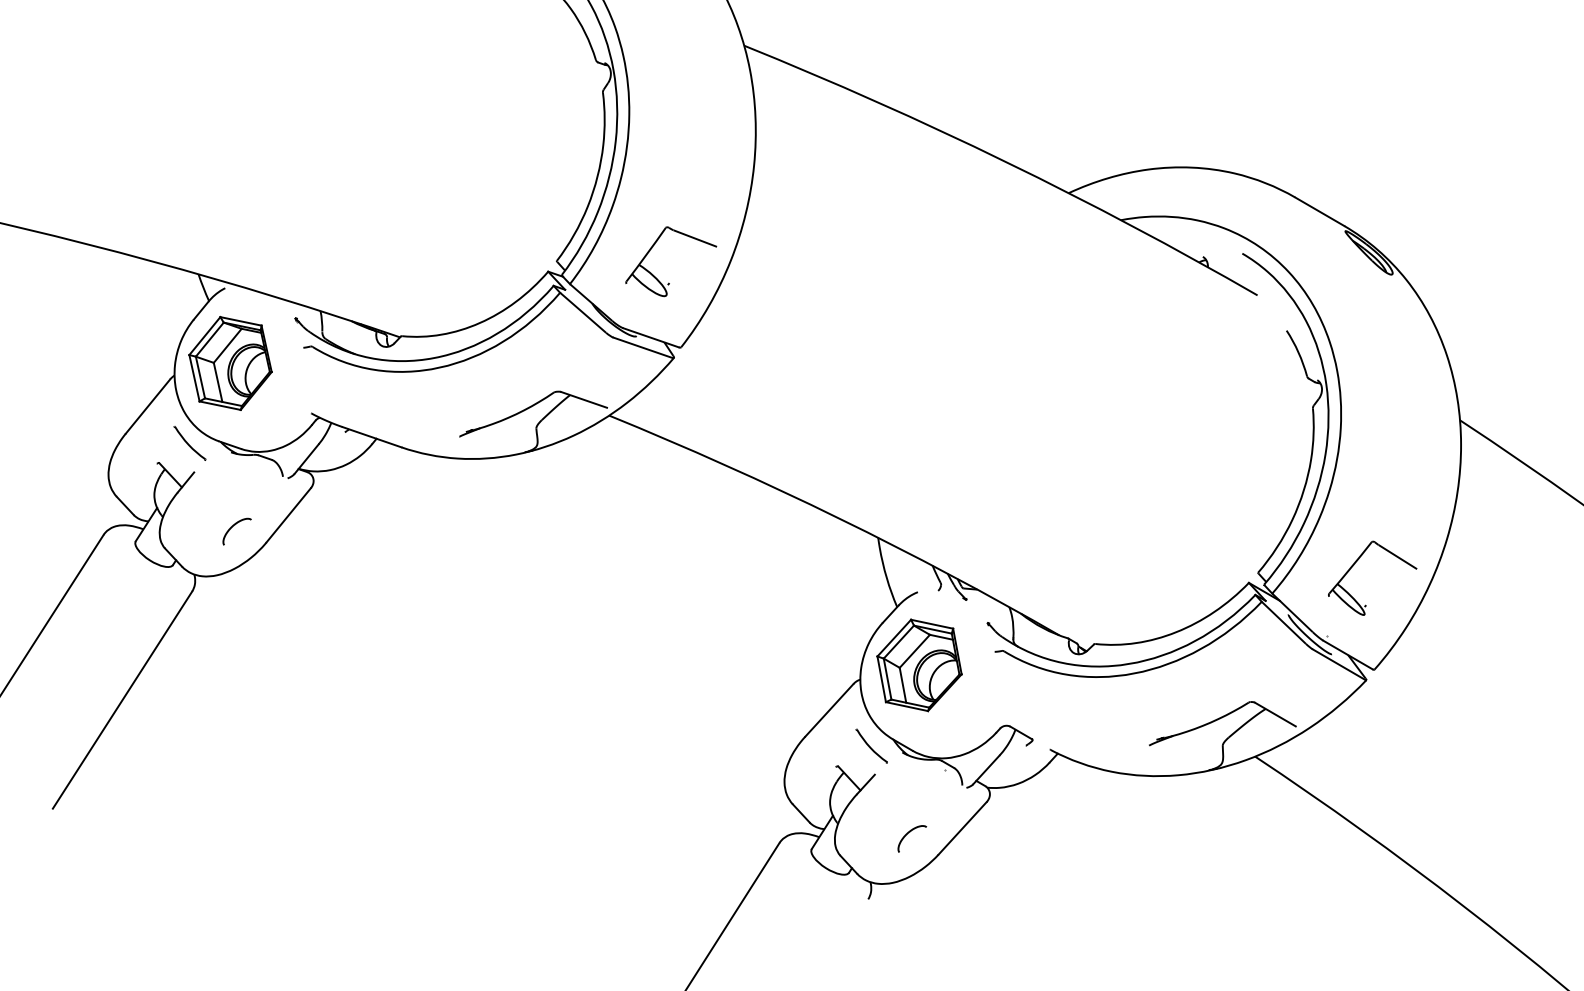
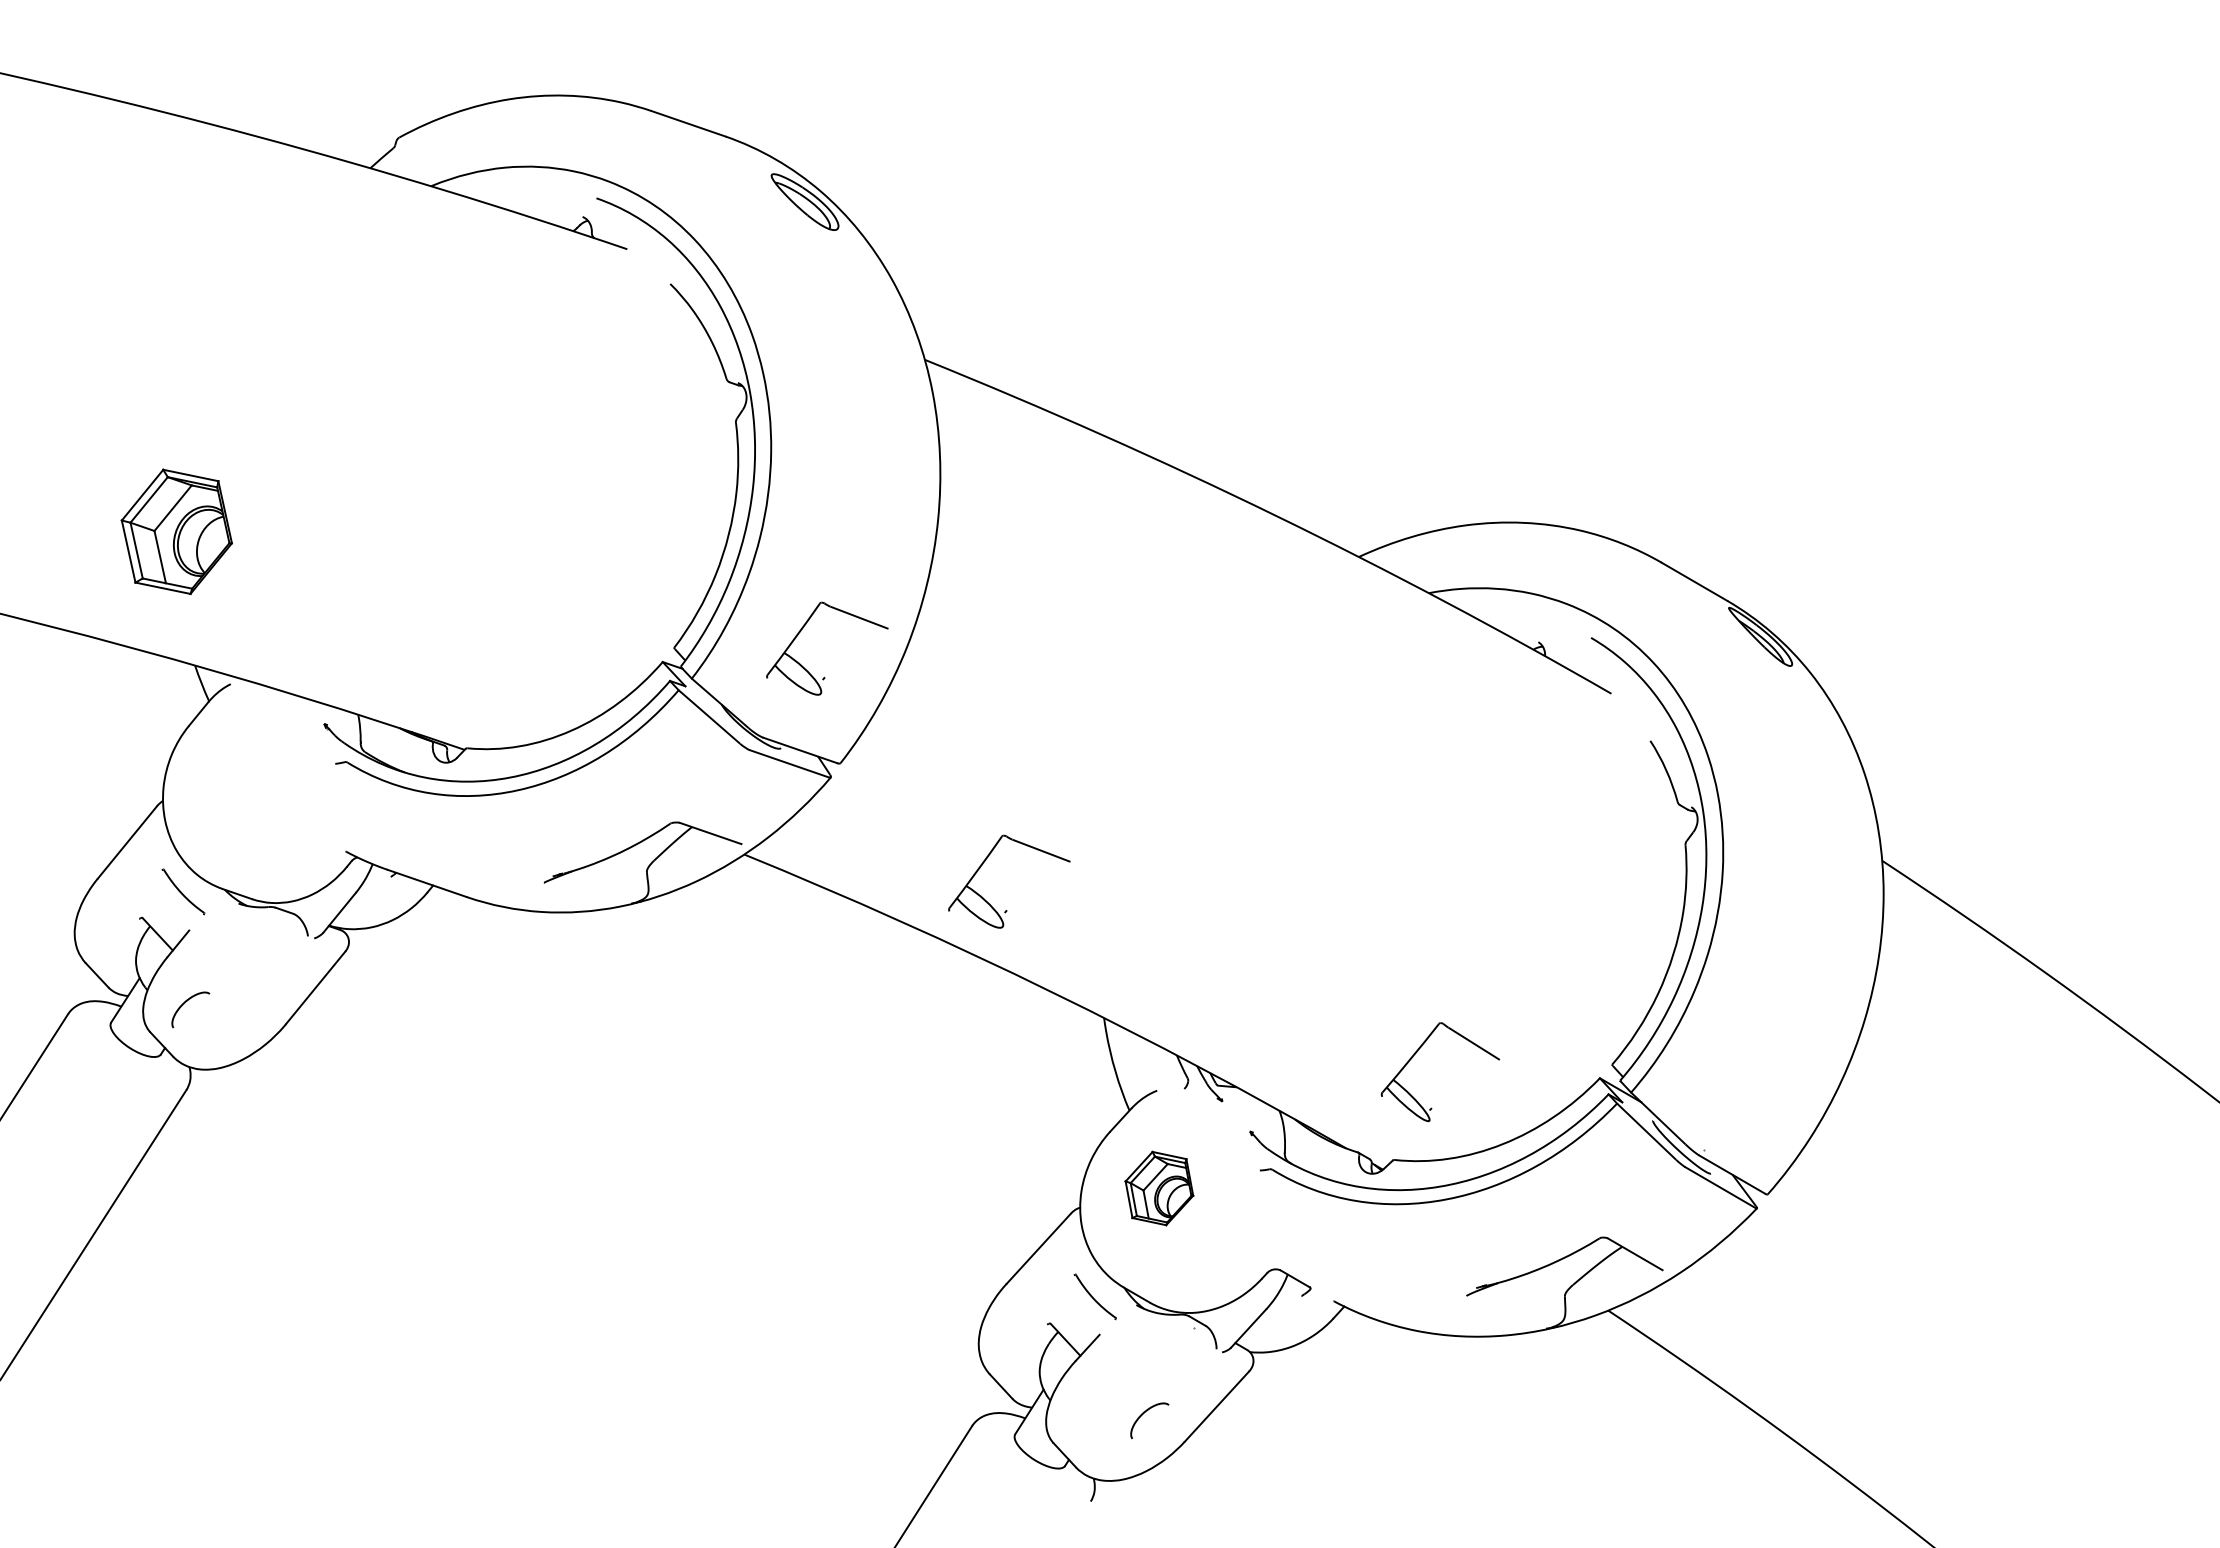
part: (230, 363) -> (176, 531), moved
part: (805, 457) -> (1007, 910), added
curve: (233, 527) -> (185, 1003), moved
part: (1356, 562) -> (1418, 1051), moved
part: (919, 665) -> (1159, 1188), size x0.6

